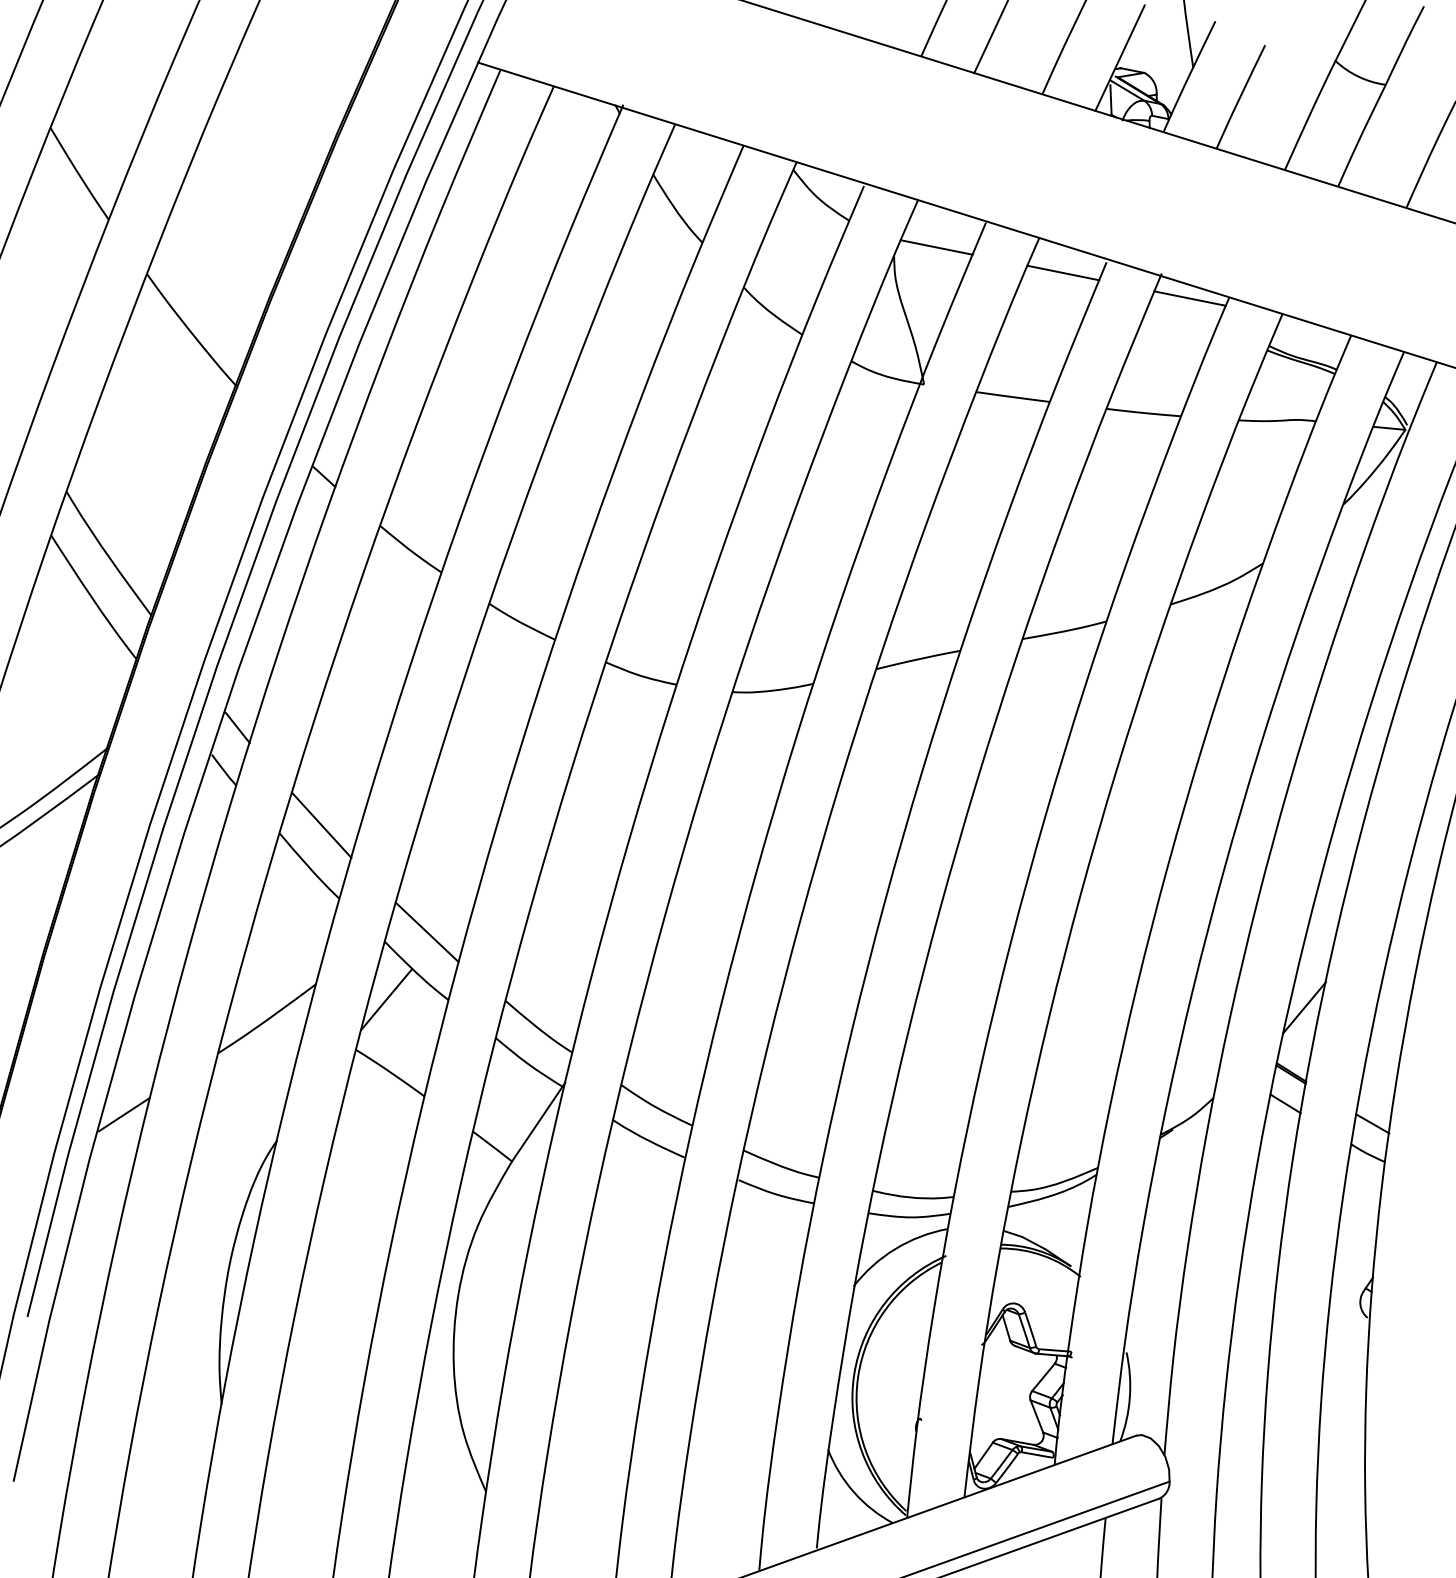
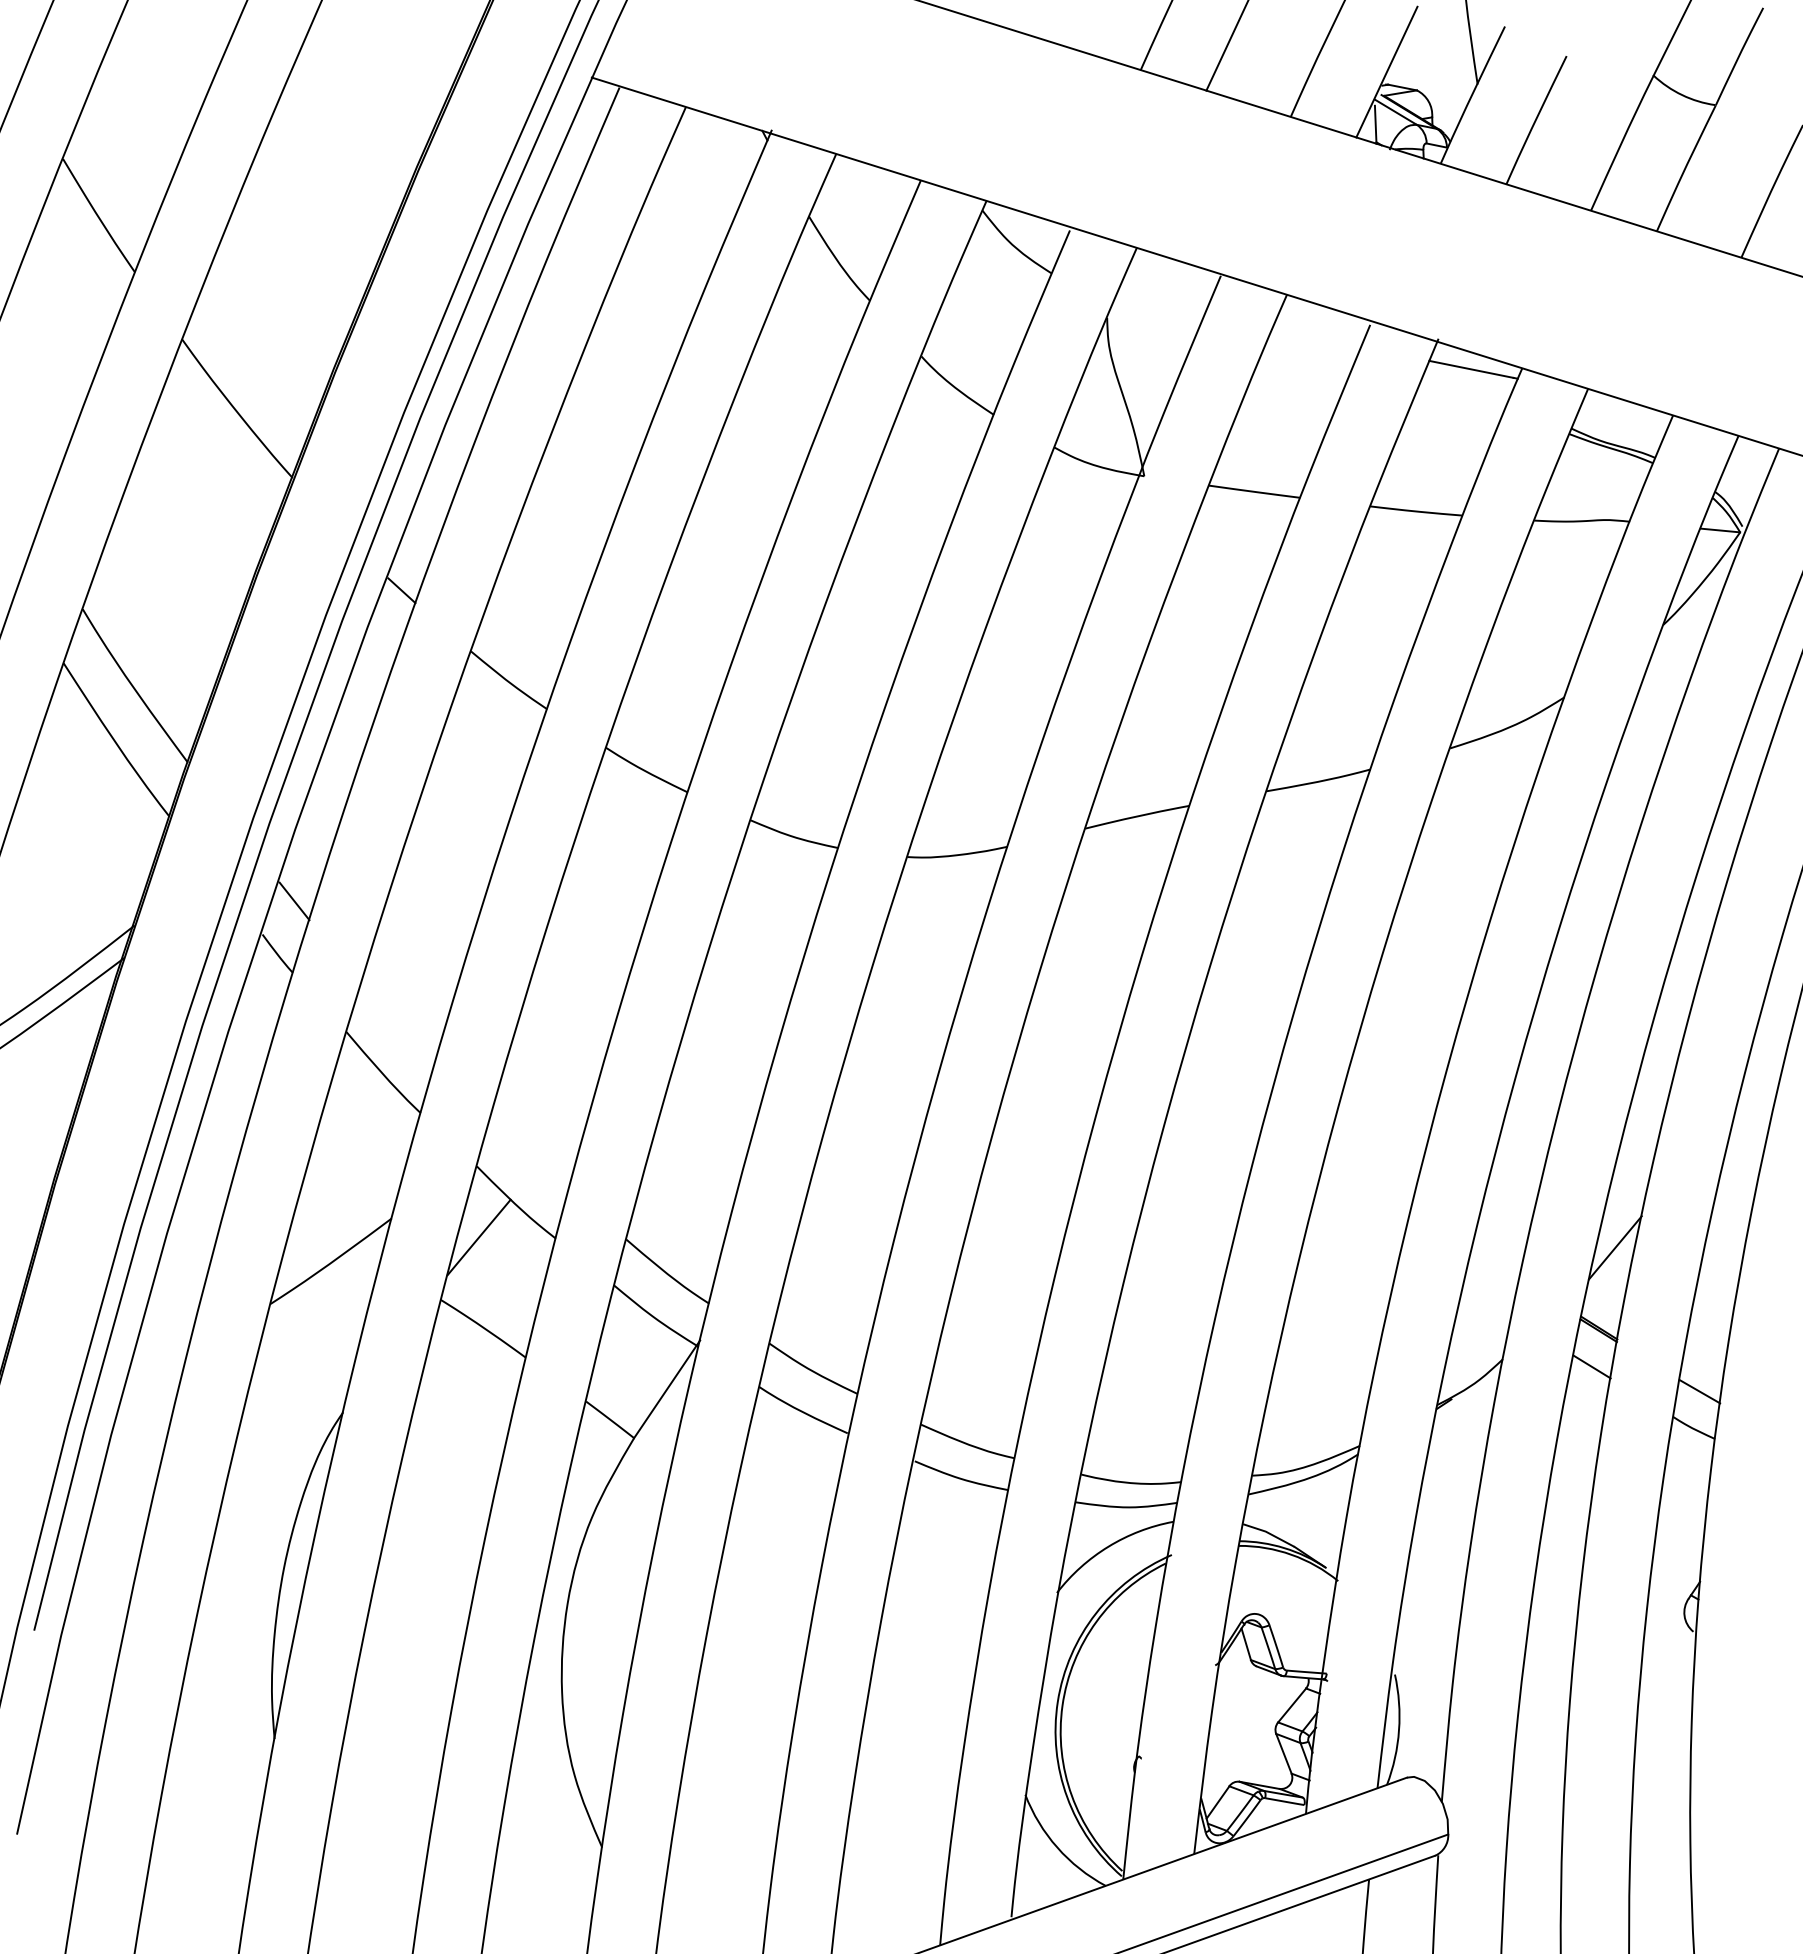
line: (936, 247) -> (1159, 306), removed
line: (1063, 273) -> (1316, 338), removed
line: (321, 824) -> (398, 1021), removed
line: (426, 932) -> (528, 1154), removed
line: (123, 1114) -> (153, 1379), removed

